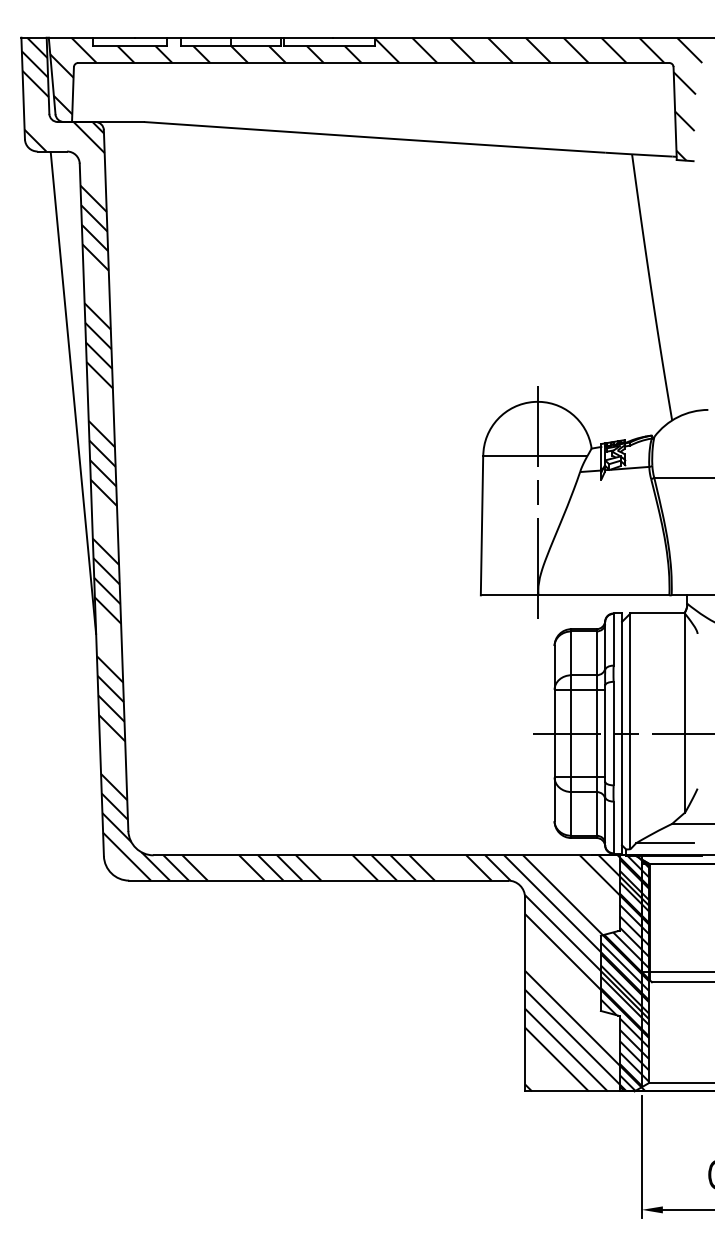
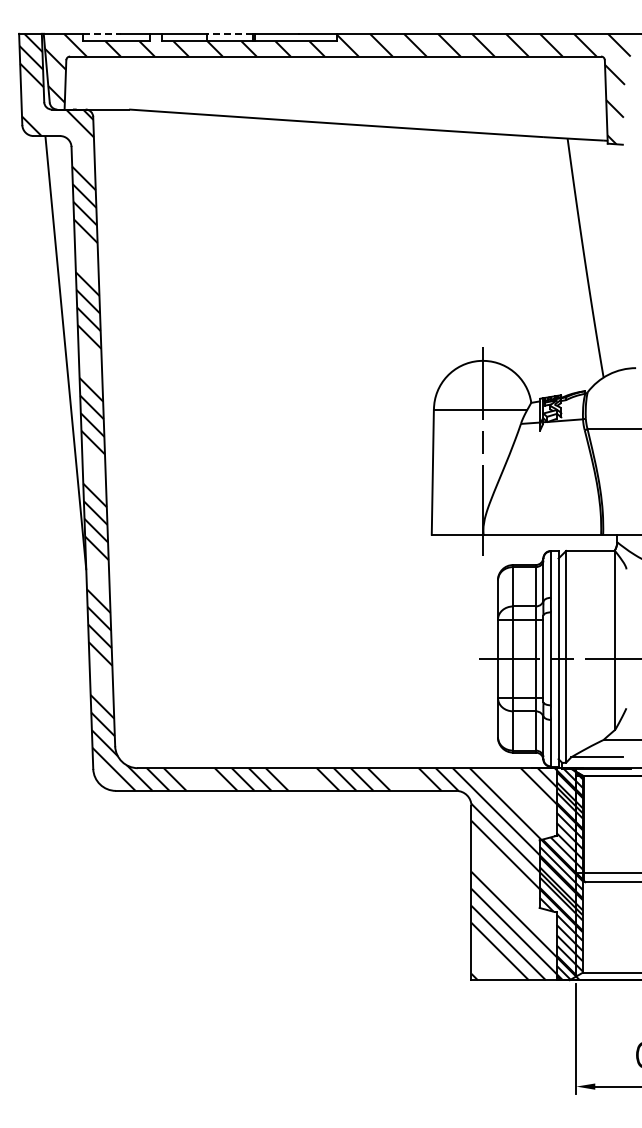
line: (114, 37) -> (102, 33), solid -> dashed
line: (256, 37) -> (230, 33), solid -> dashed

